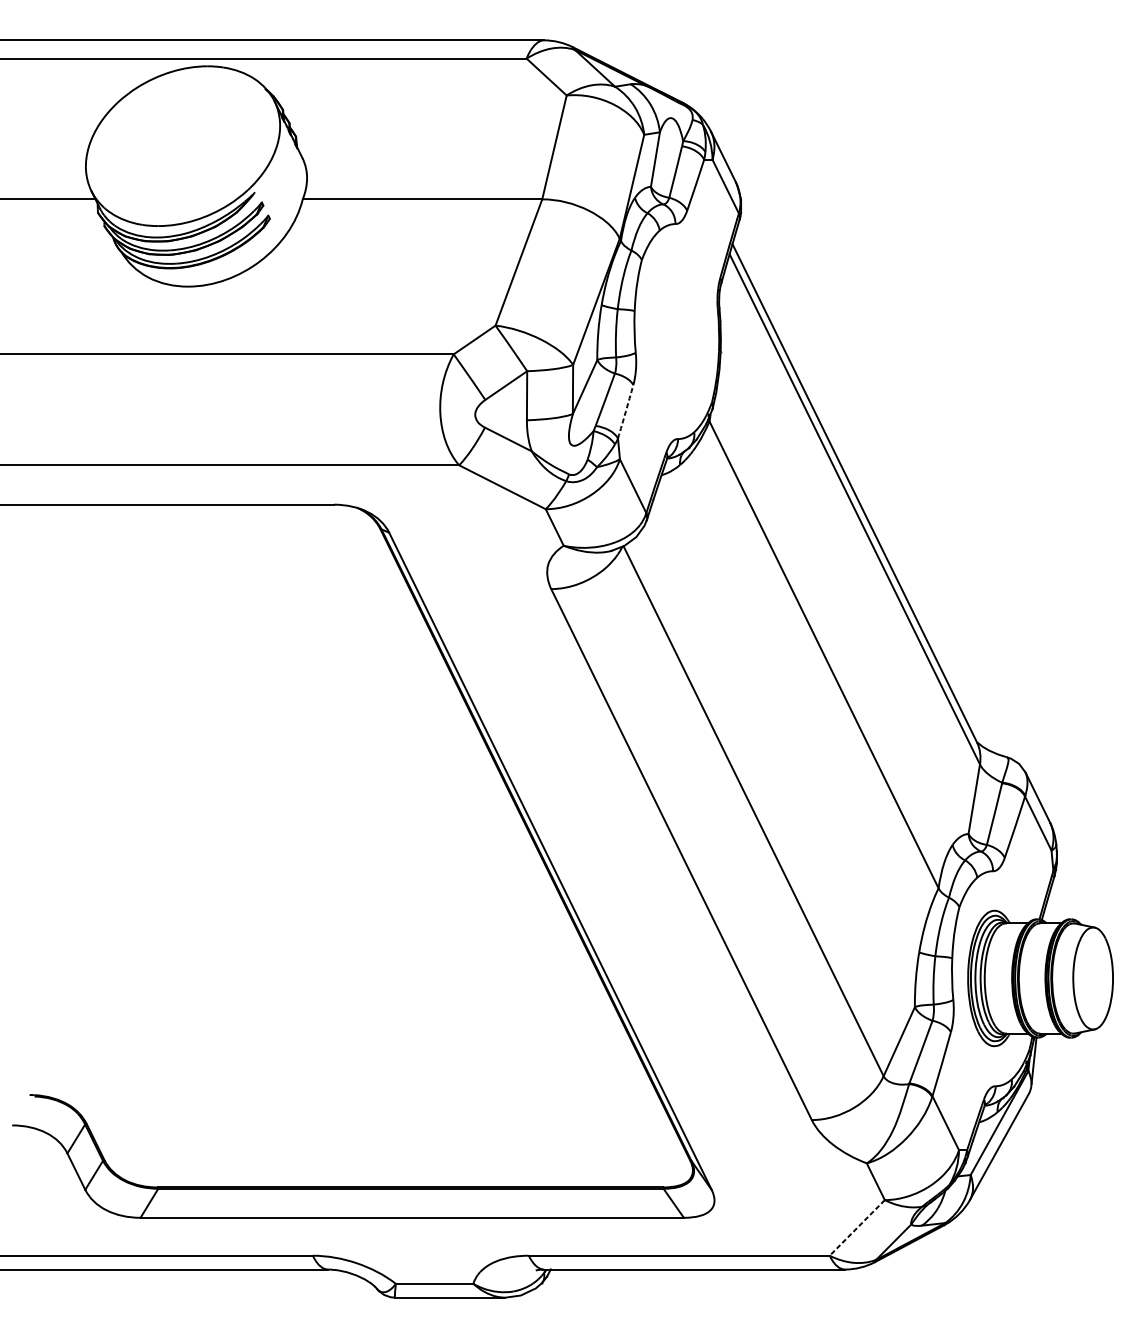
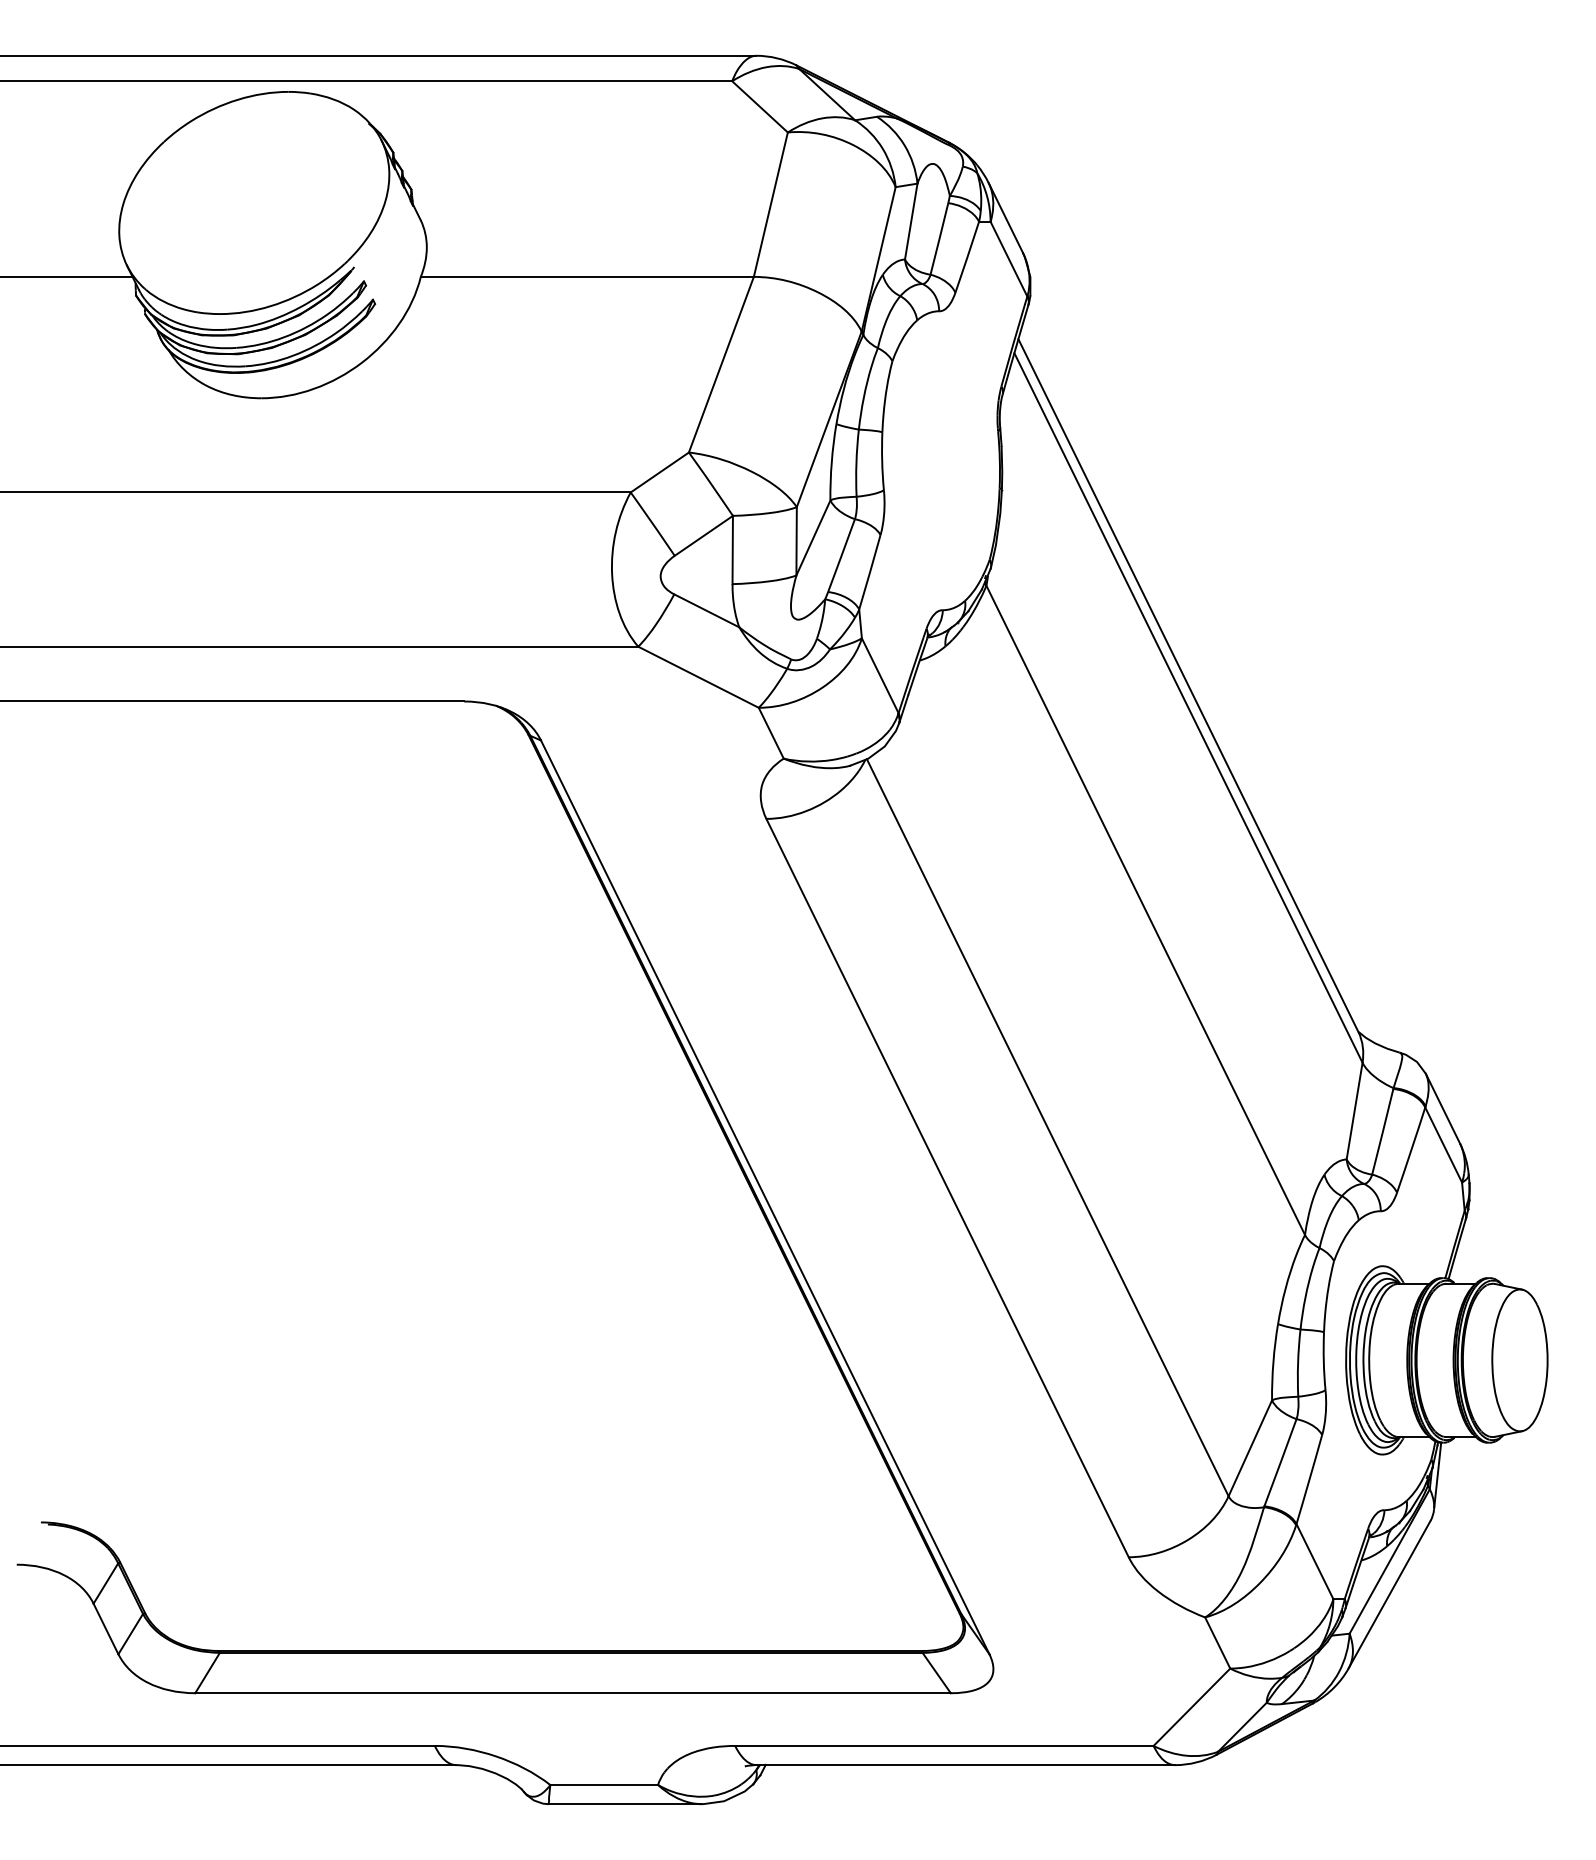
arc: (626, 411) -> (870, 572), dashed -> solid
line: (856, 1228) -> (1191, 1707), dashed -> solid

